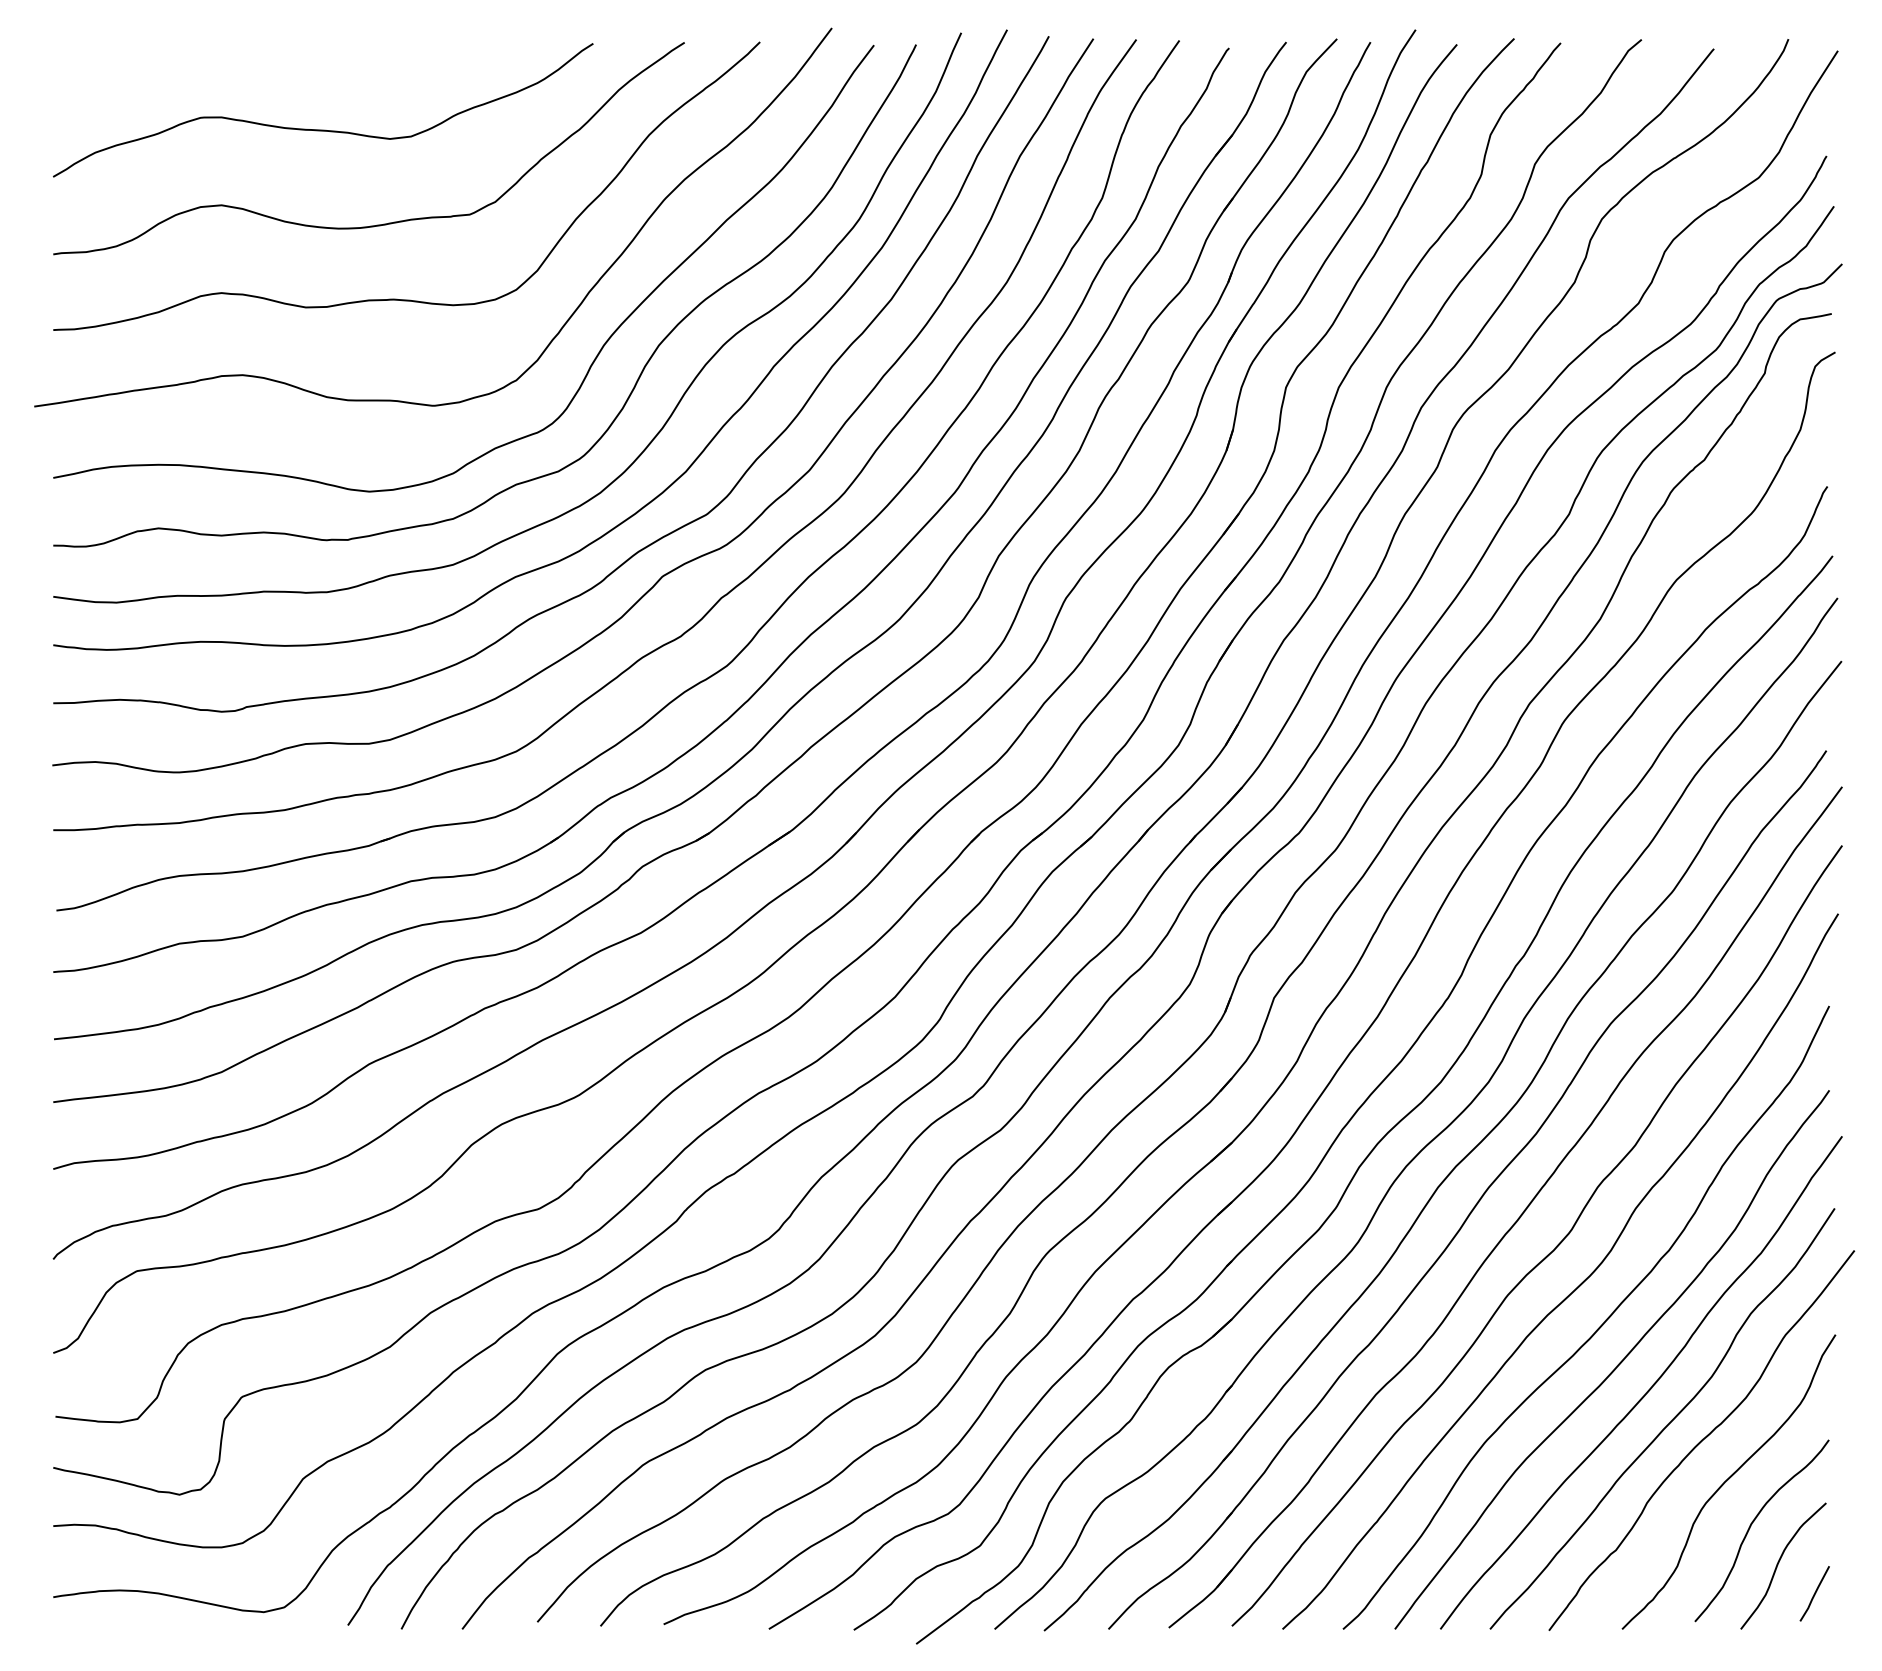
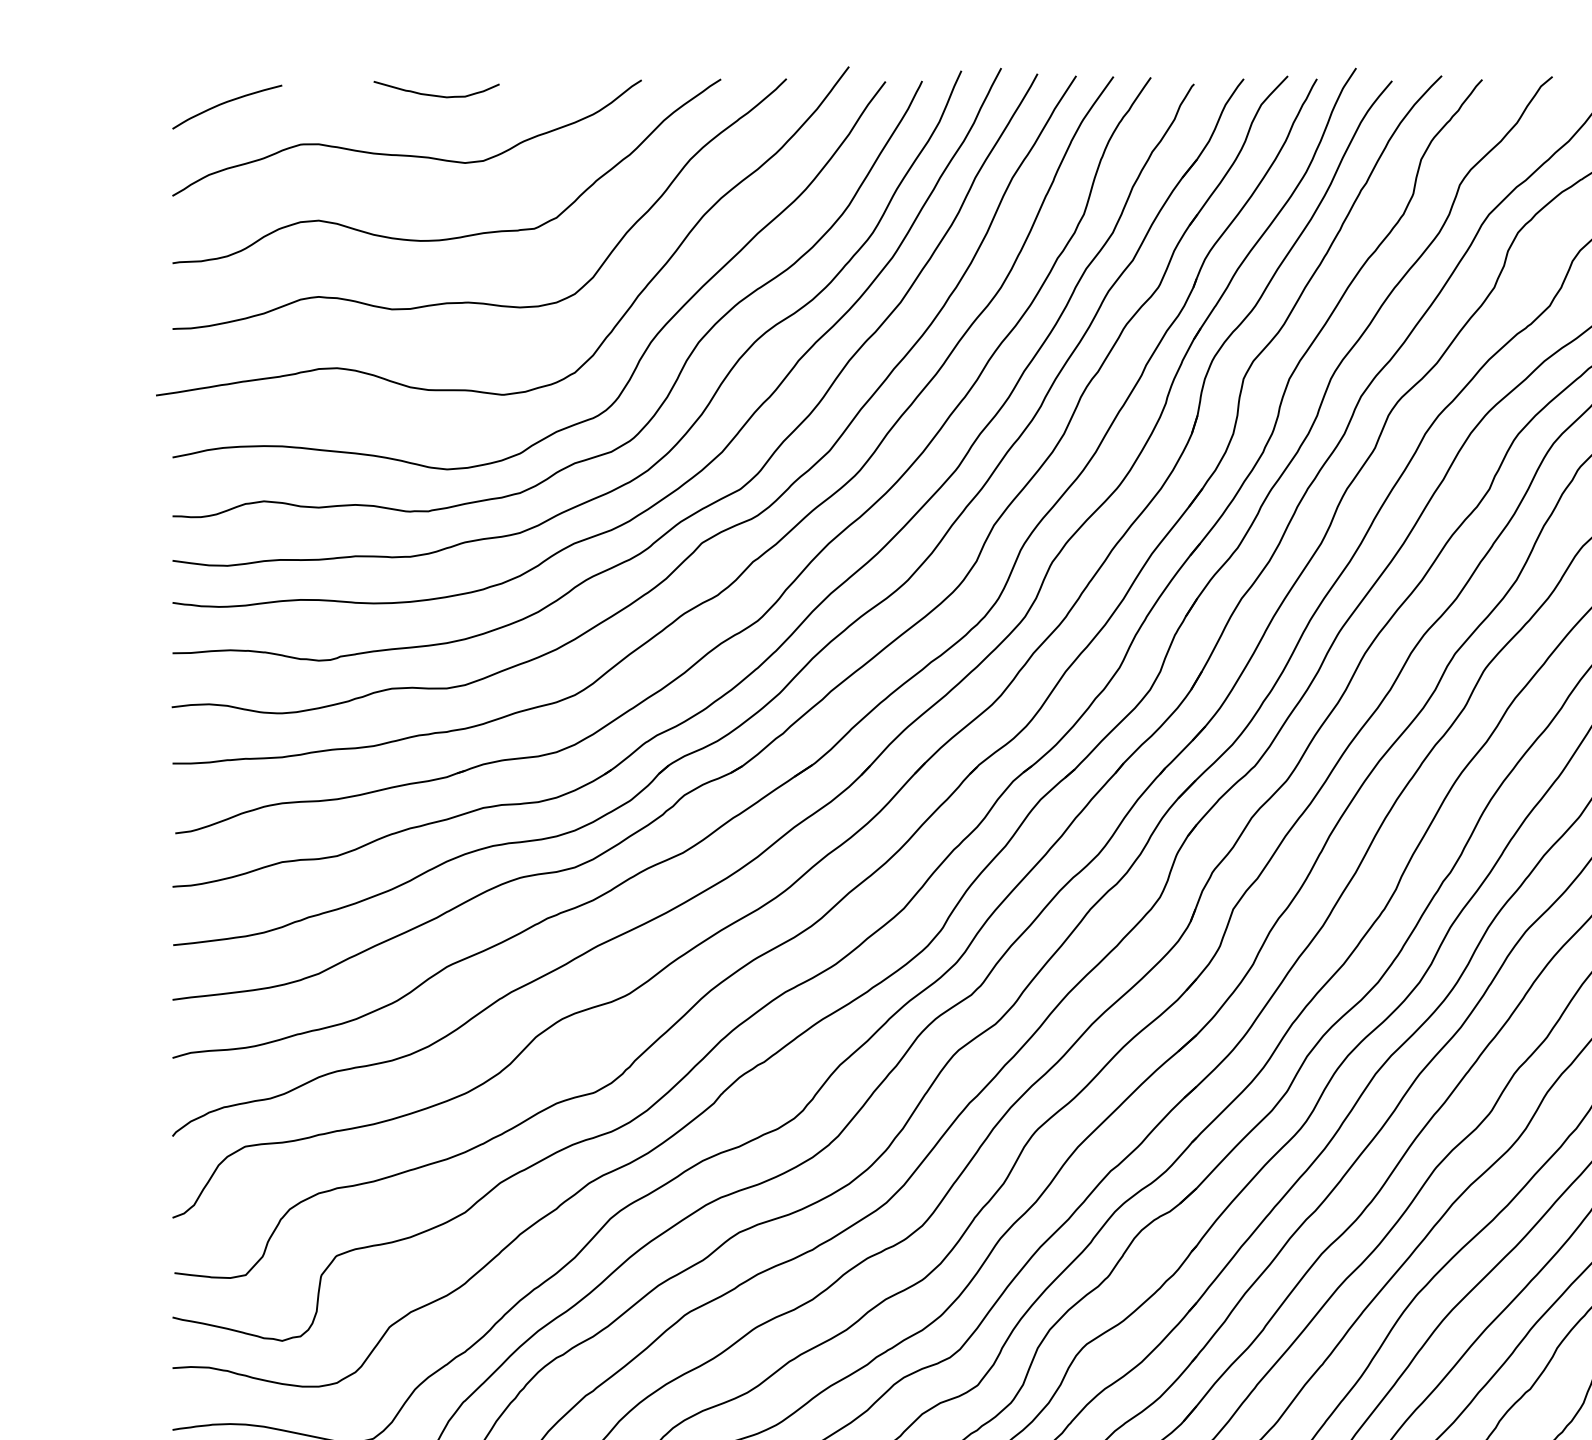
curve: (356, 60) -> (435, 94), added
curve: (114, 70) -> (225, 103), added

